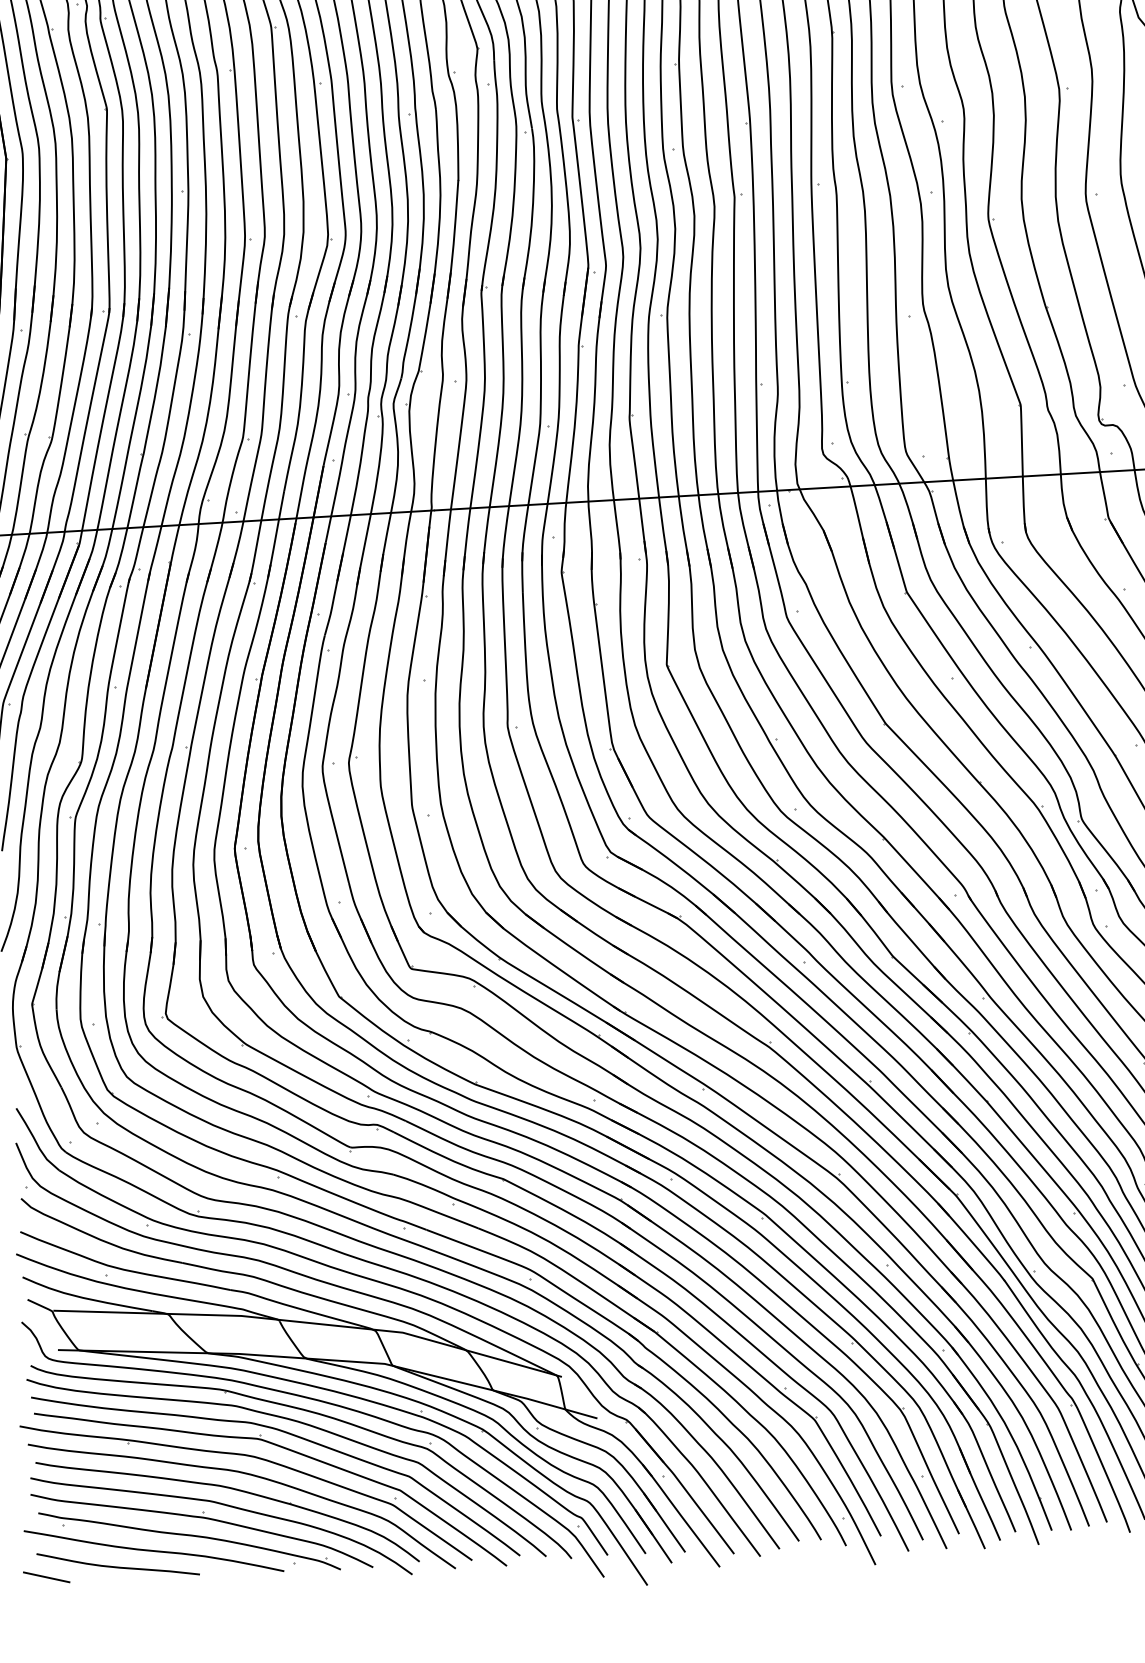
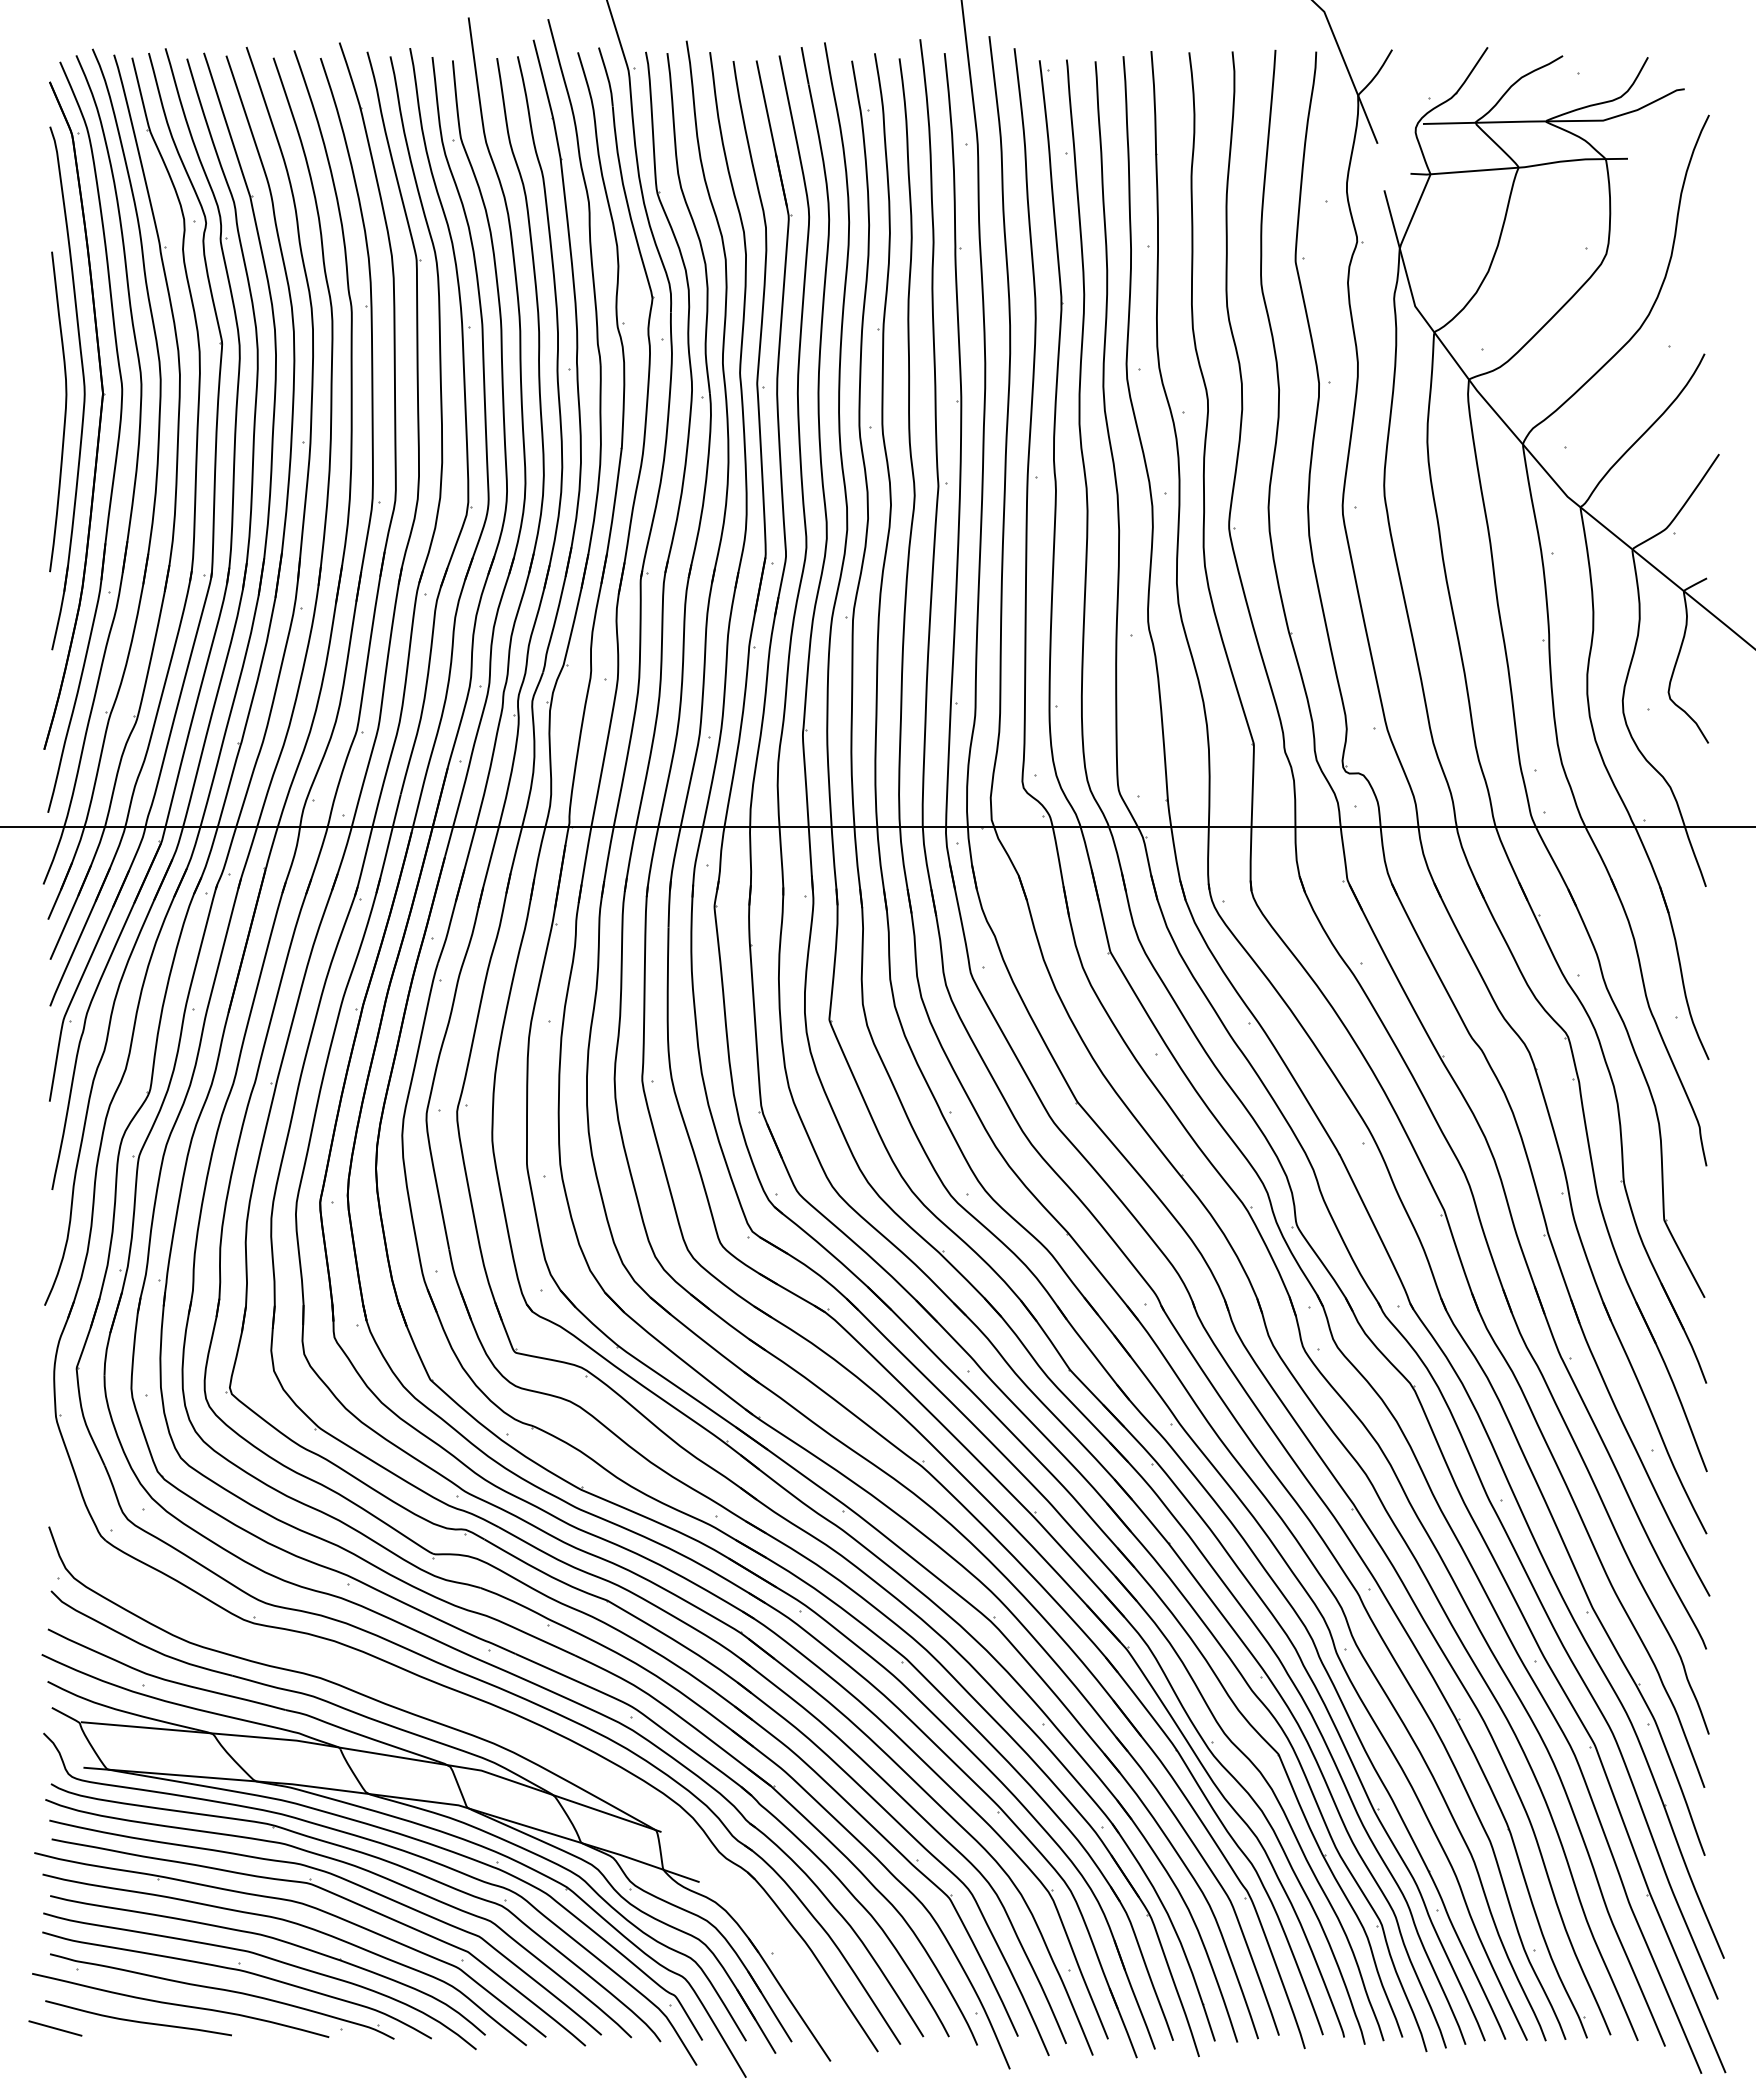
part: (389, 1286) -> (469, 1716), removed

